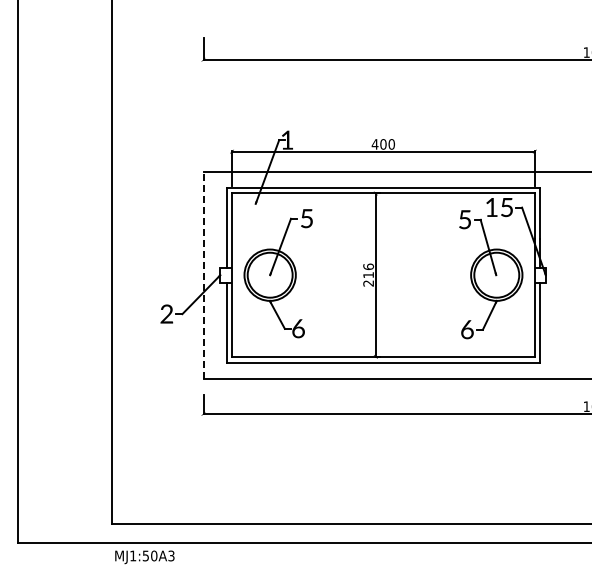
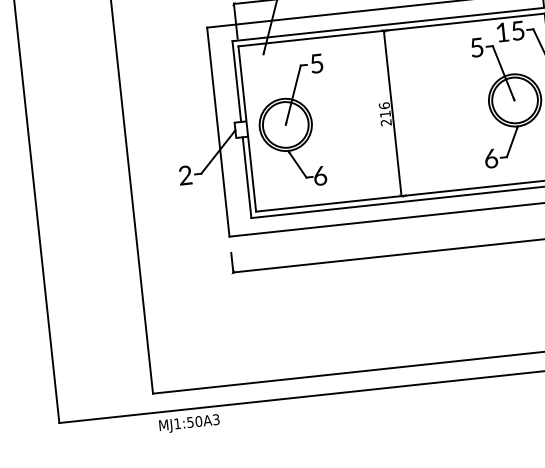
line: (203, 274) -> (218, 131), dashed -> solid

